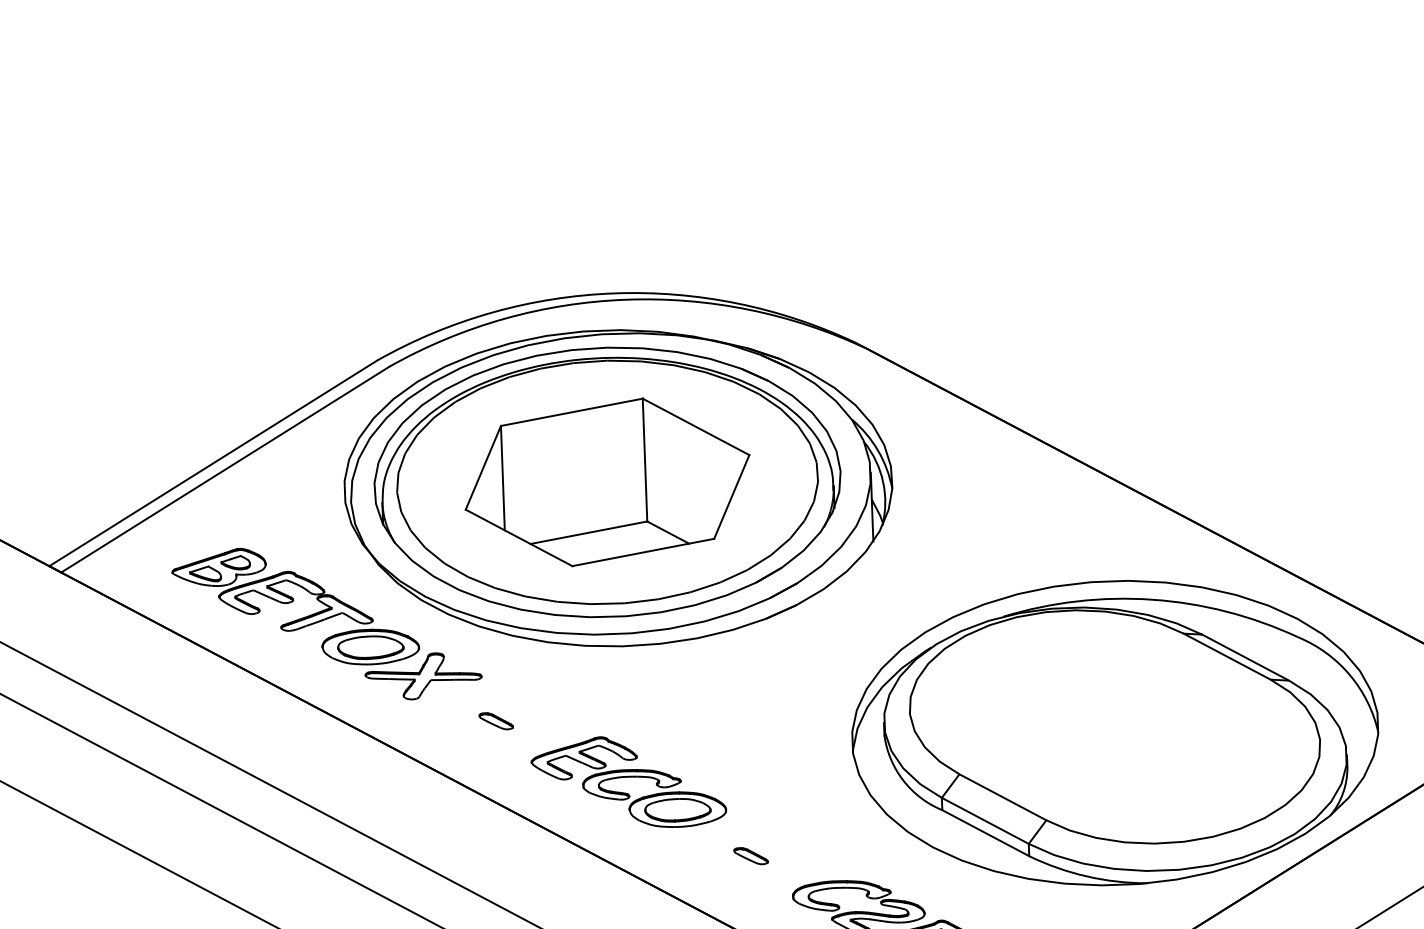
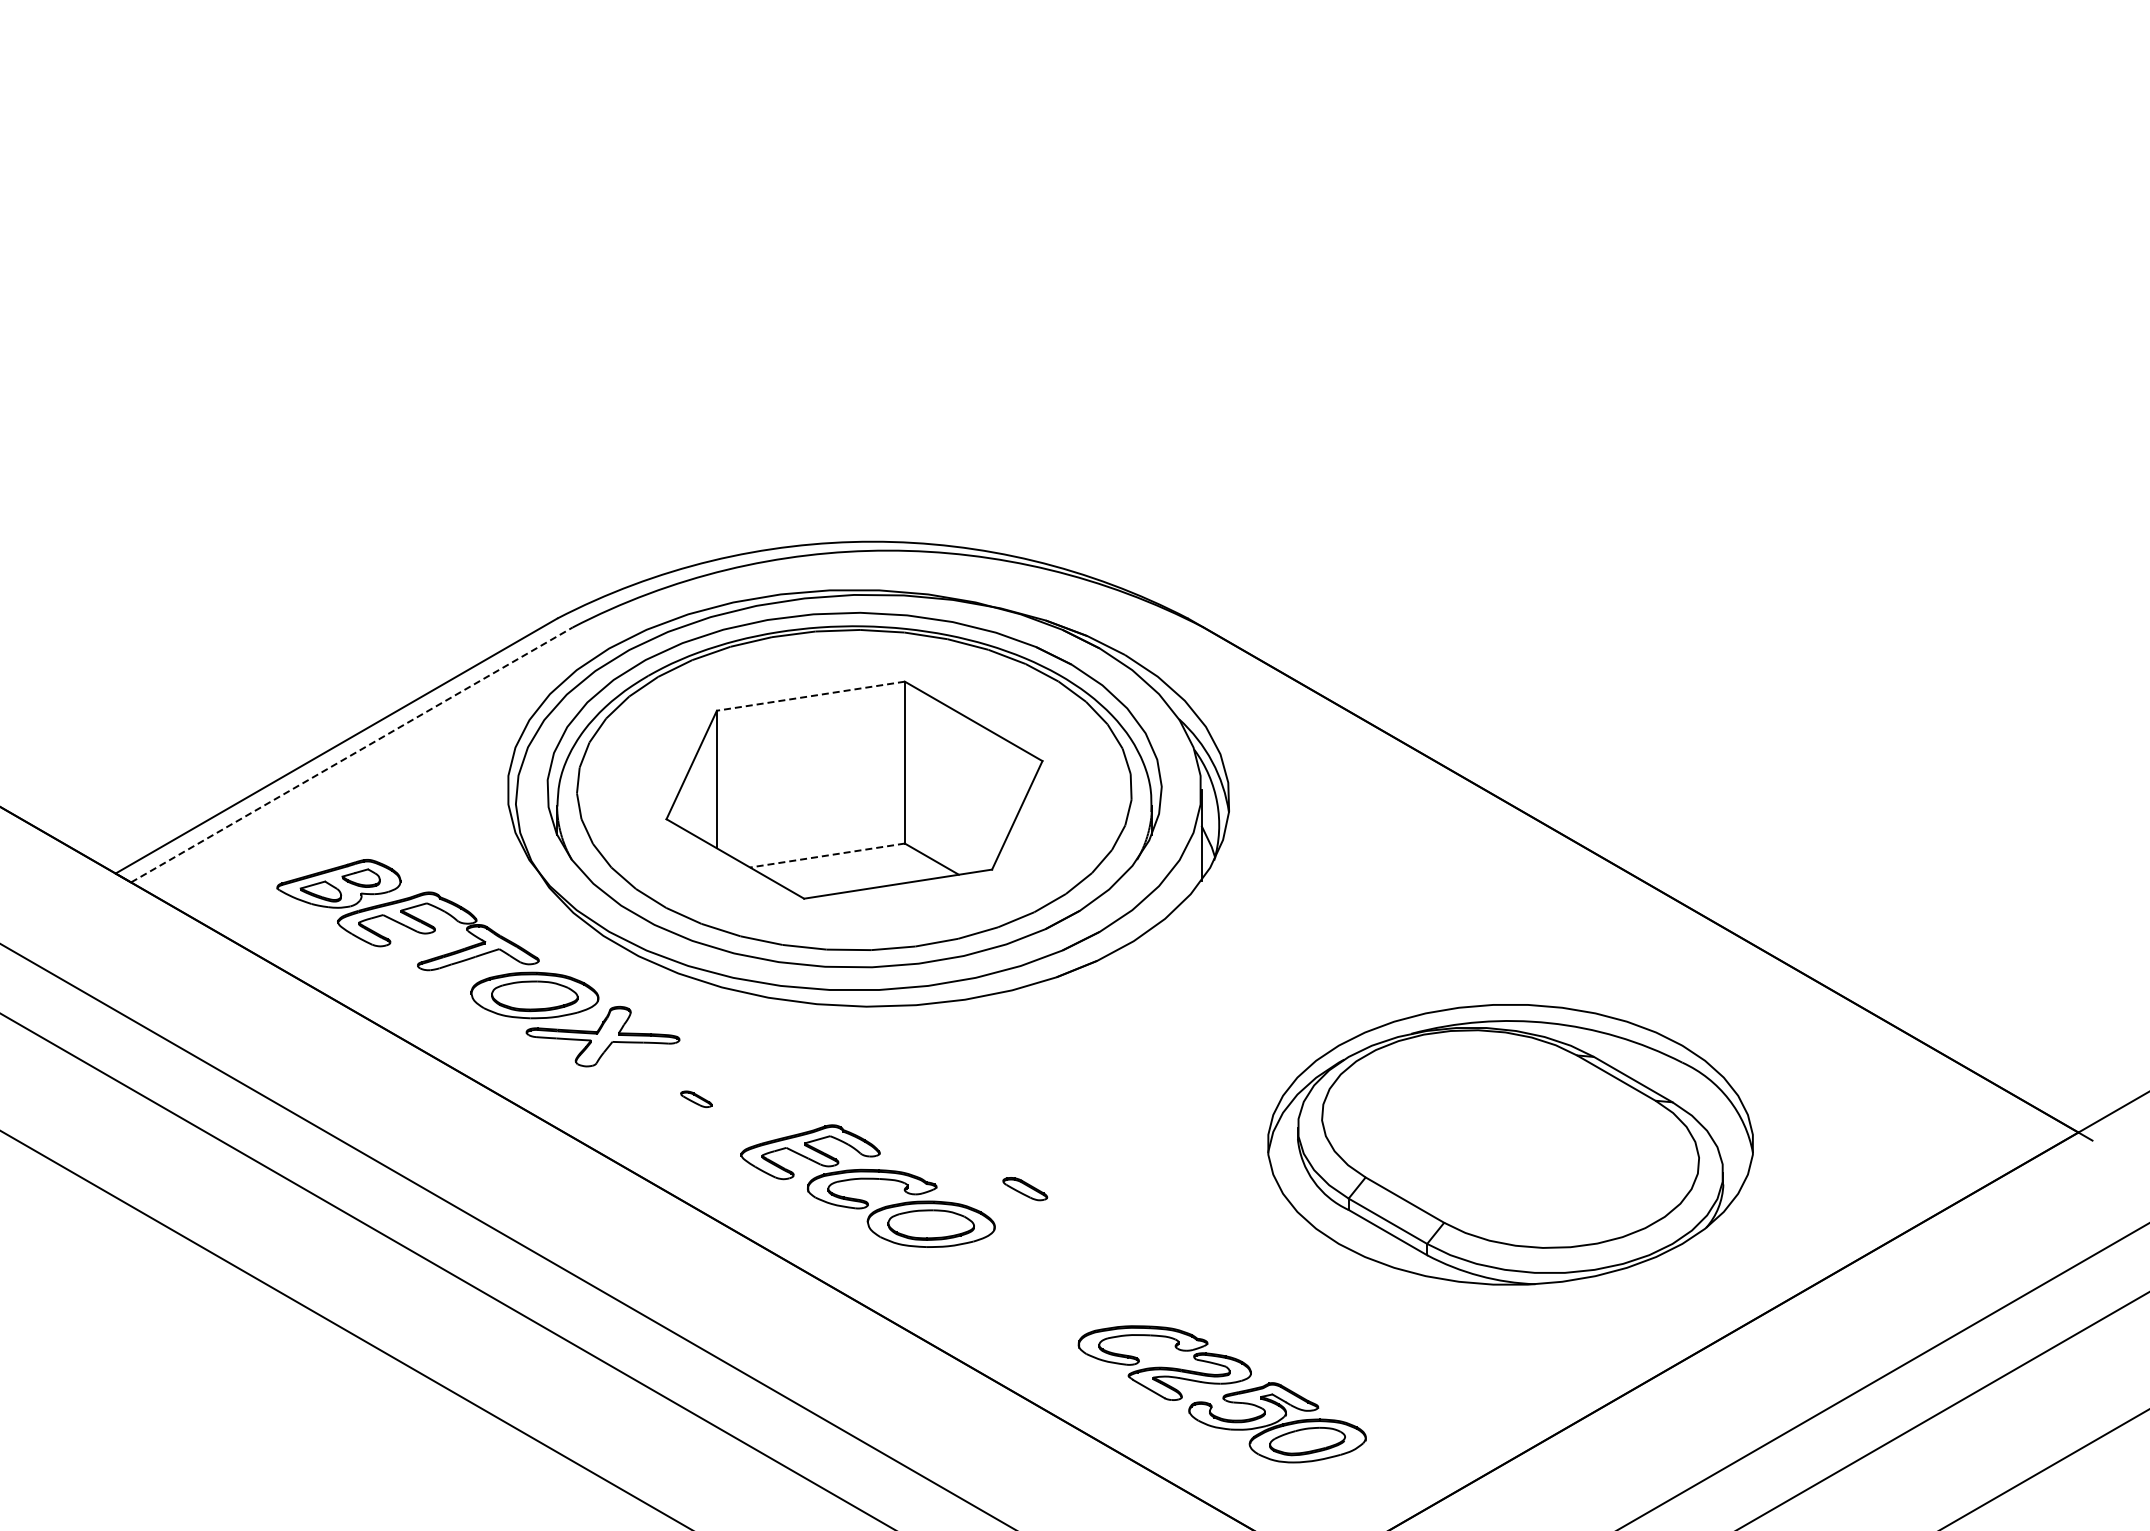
line: (571, 412) -> (810, 696), solid -> dashed
line: (224, 469) -> (351, 754), solid -> dashed
line: (588, 532) -> (827, 855), solid -> dashed
part: (496, 721) -> (696, 1099), size x0.7
part: (1115, 732) -> (1510, 1144), size x0.7
part: (751, 856) -> (1025, 1189), moved

